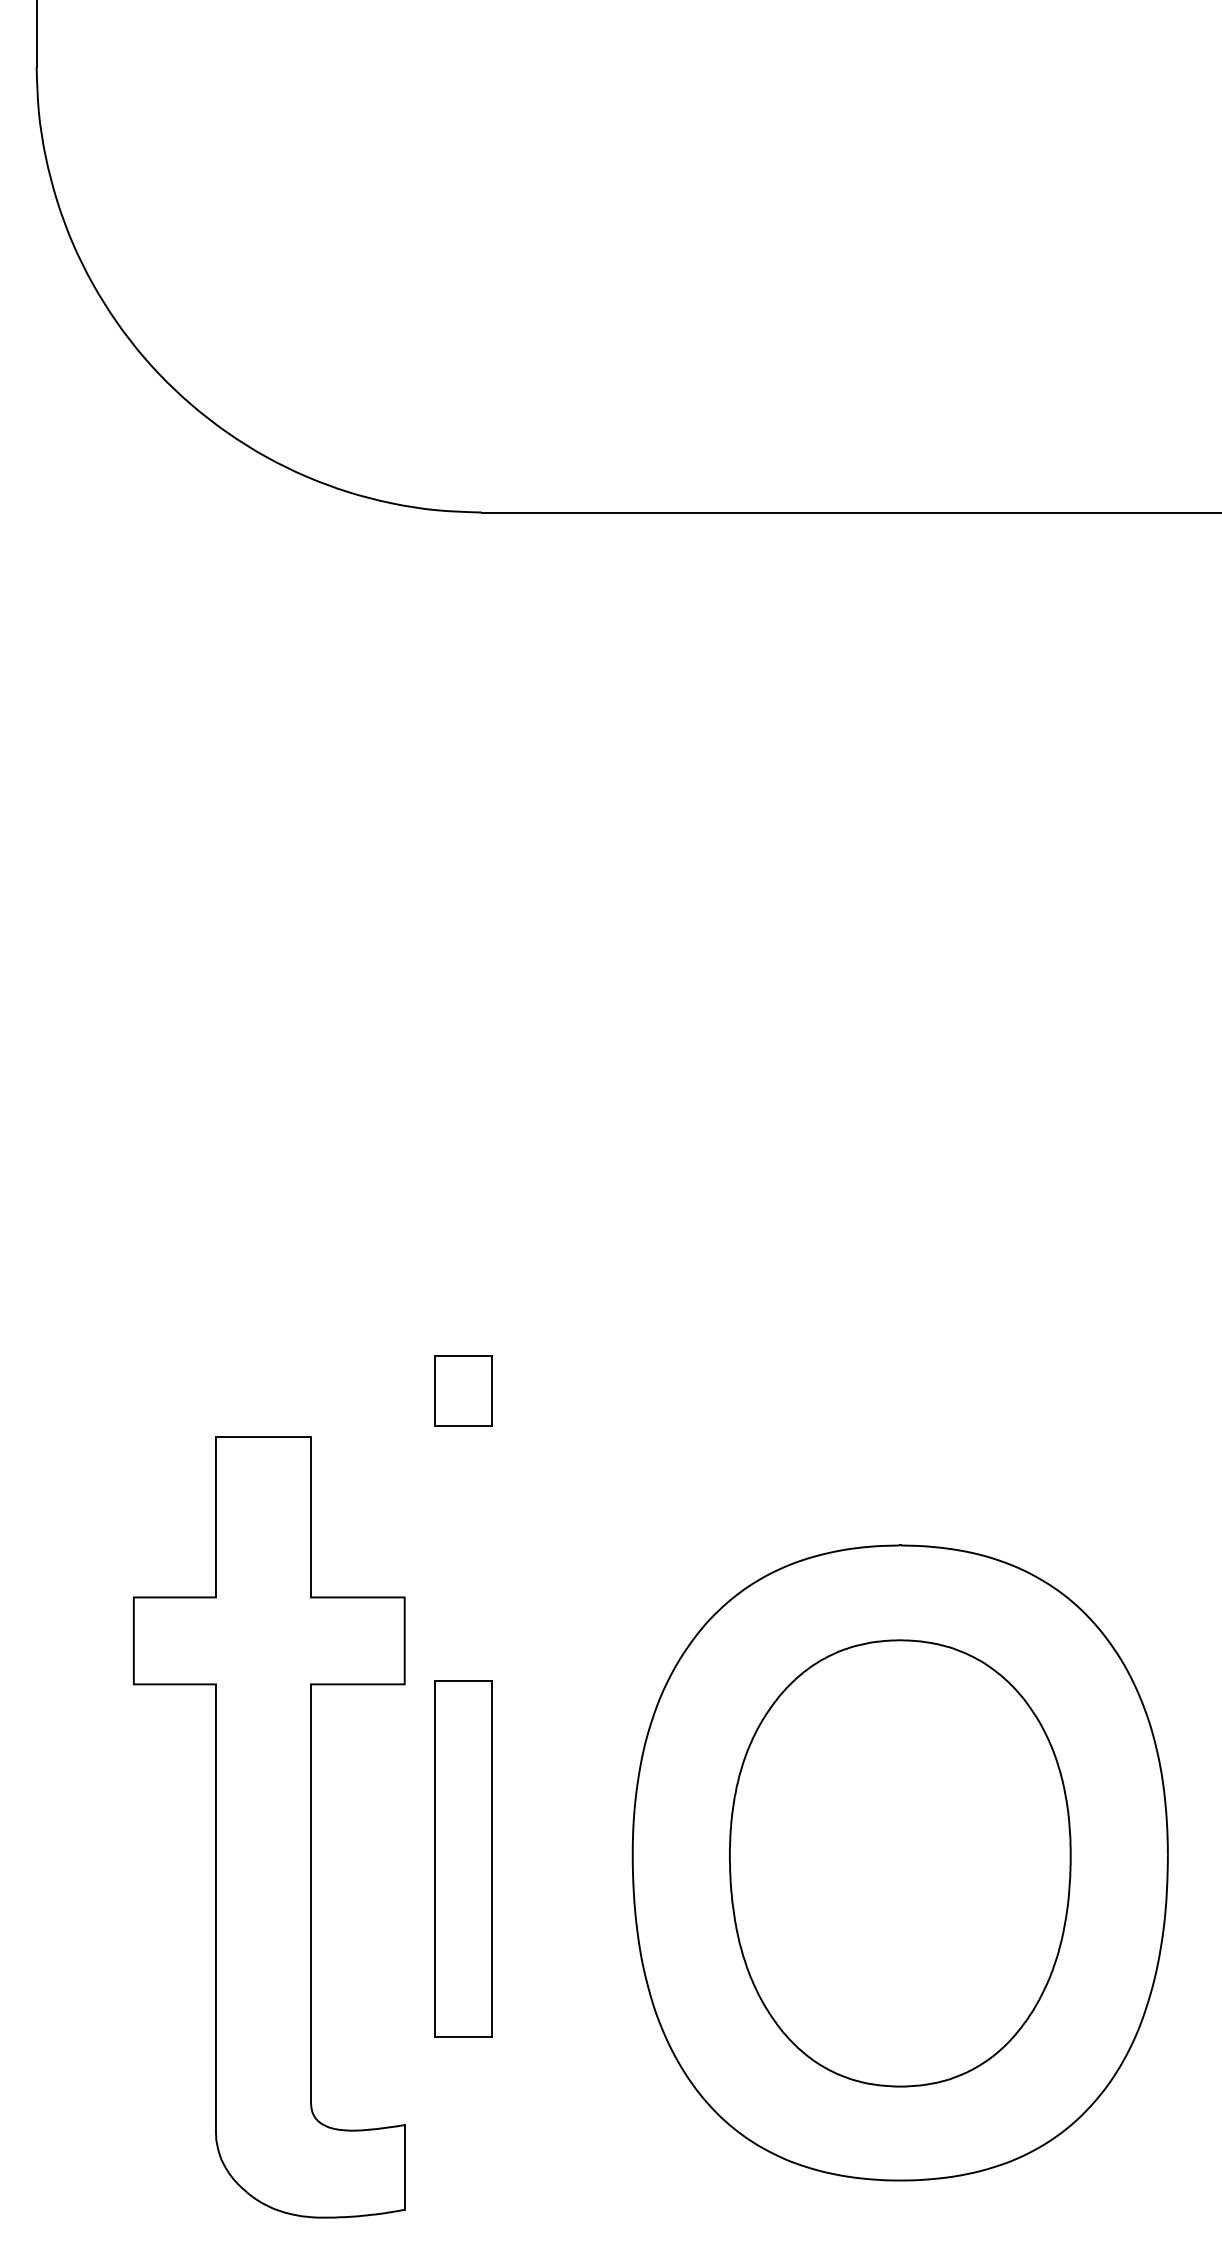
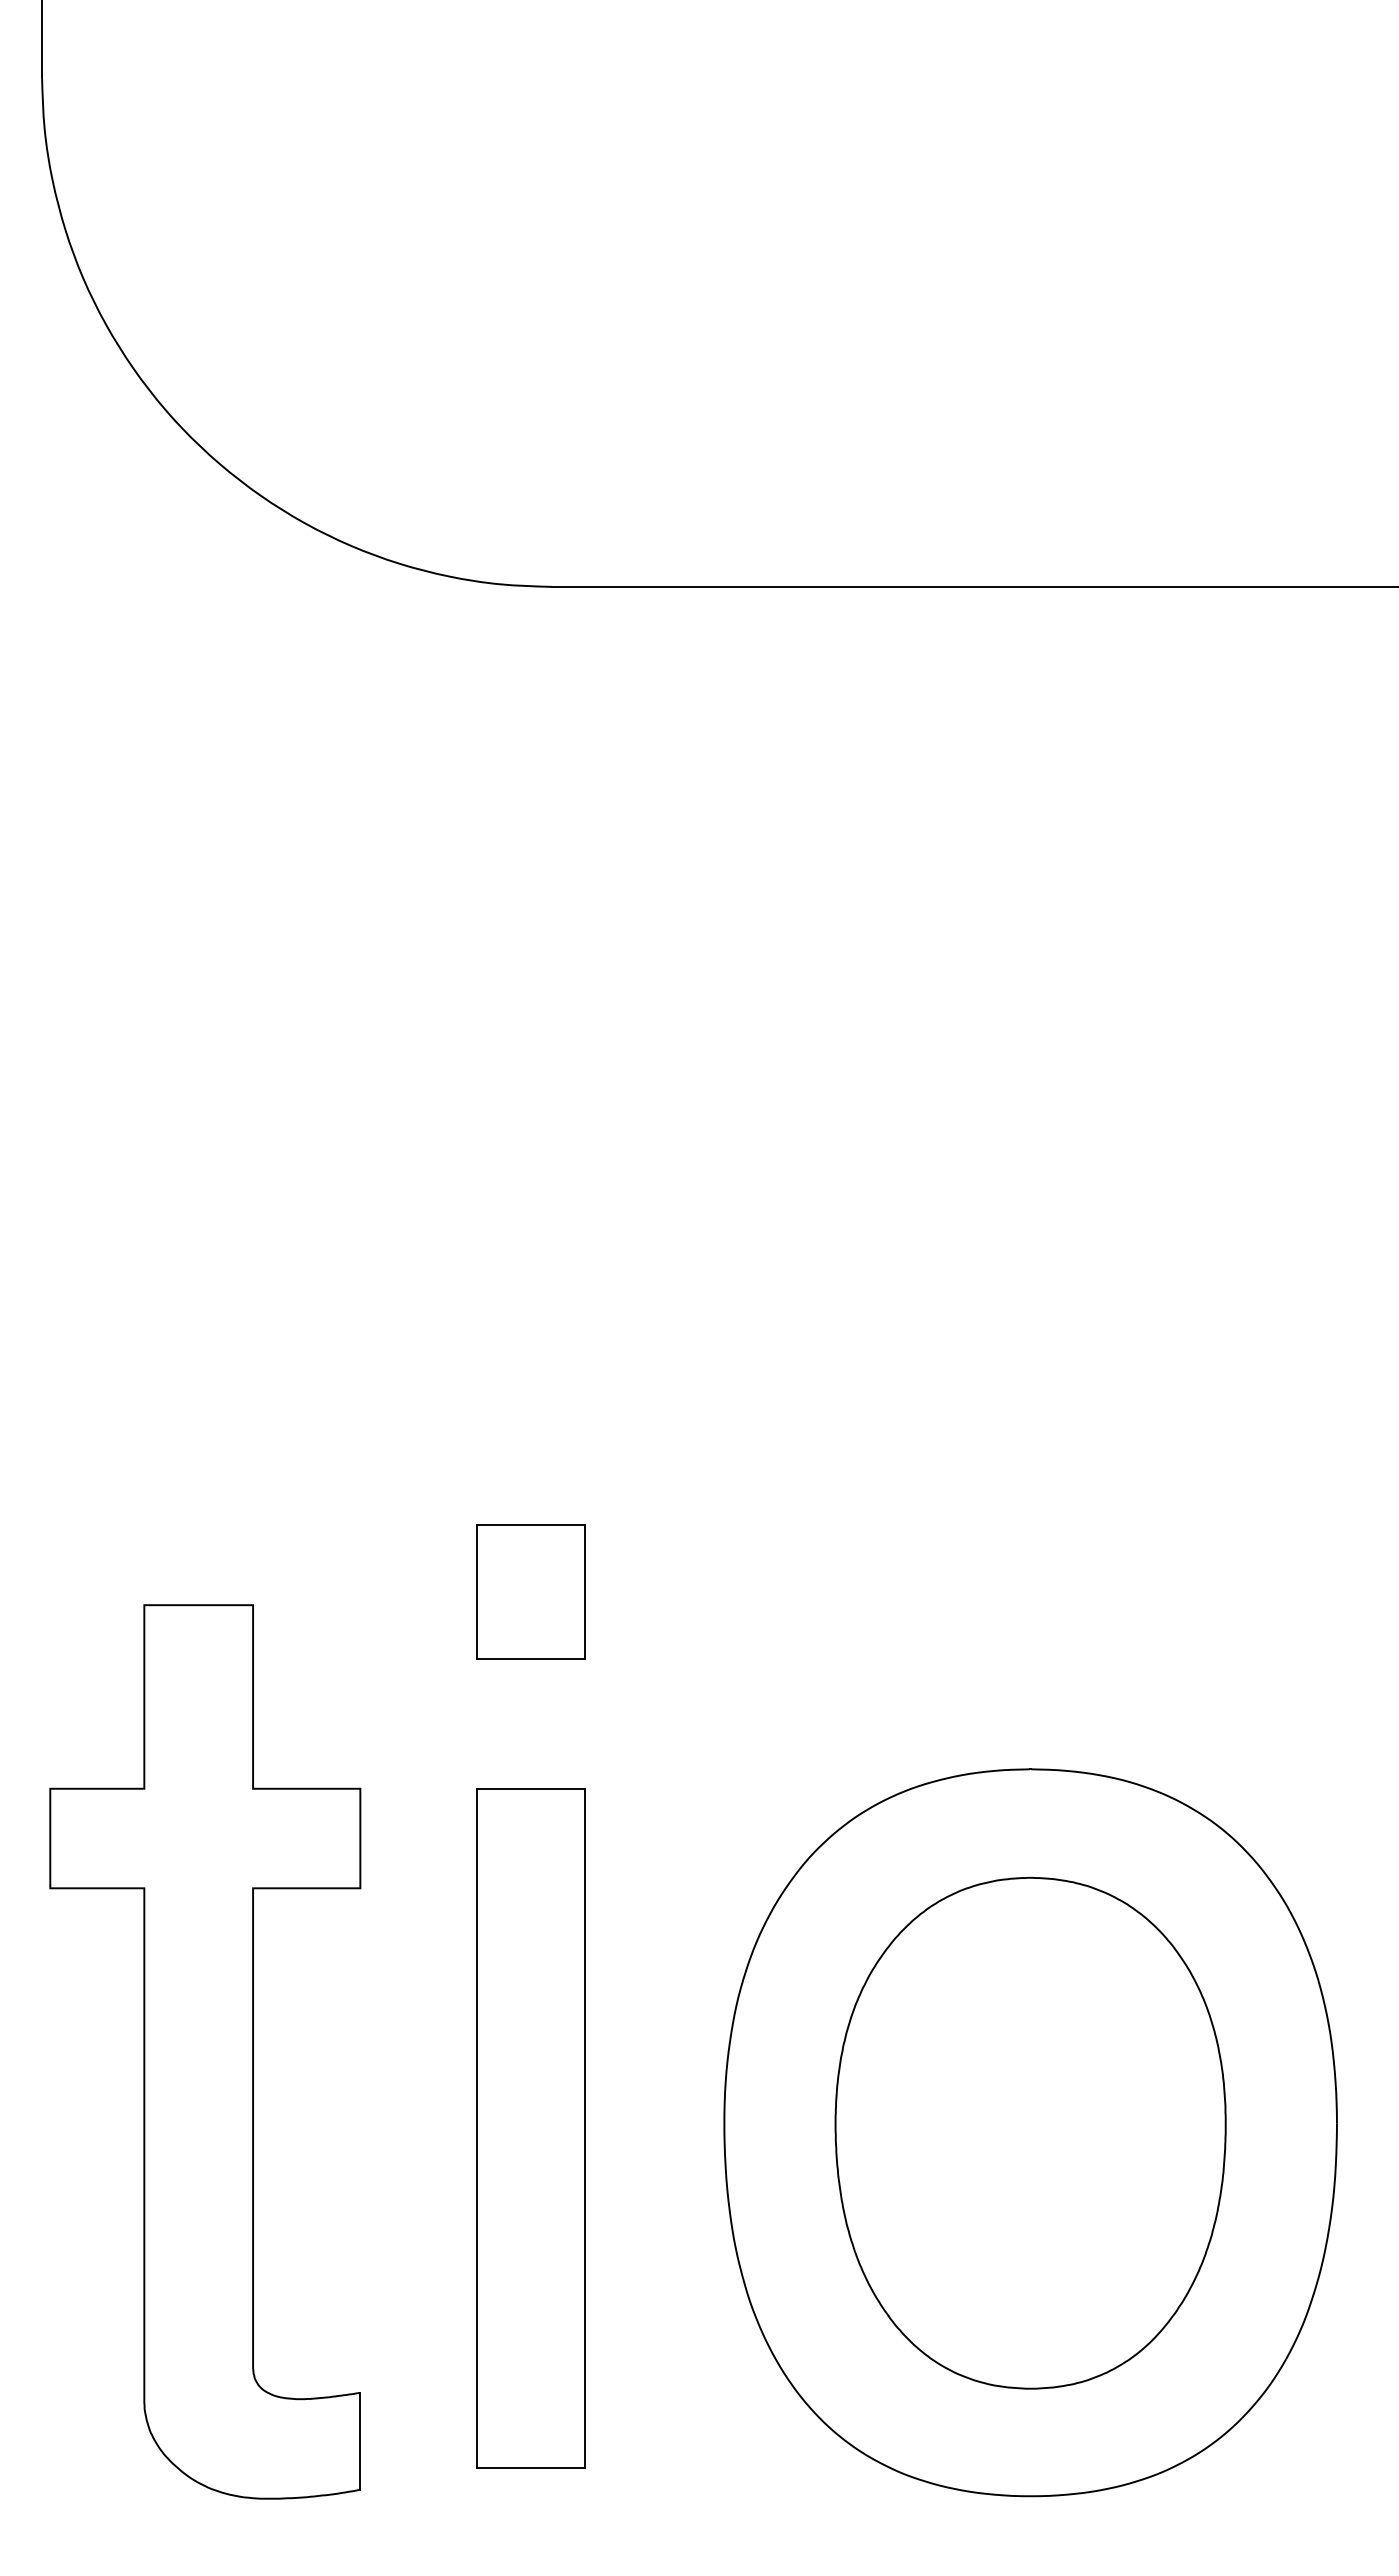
part: (463, 1390) -> (530, 1591), size x1.67
part: (269, 1826) -> (205, 2051), moved
part: (463, 1859) -> (530, 2128), size x1.67

